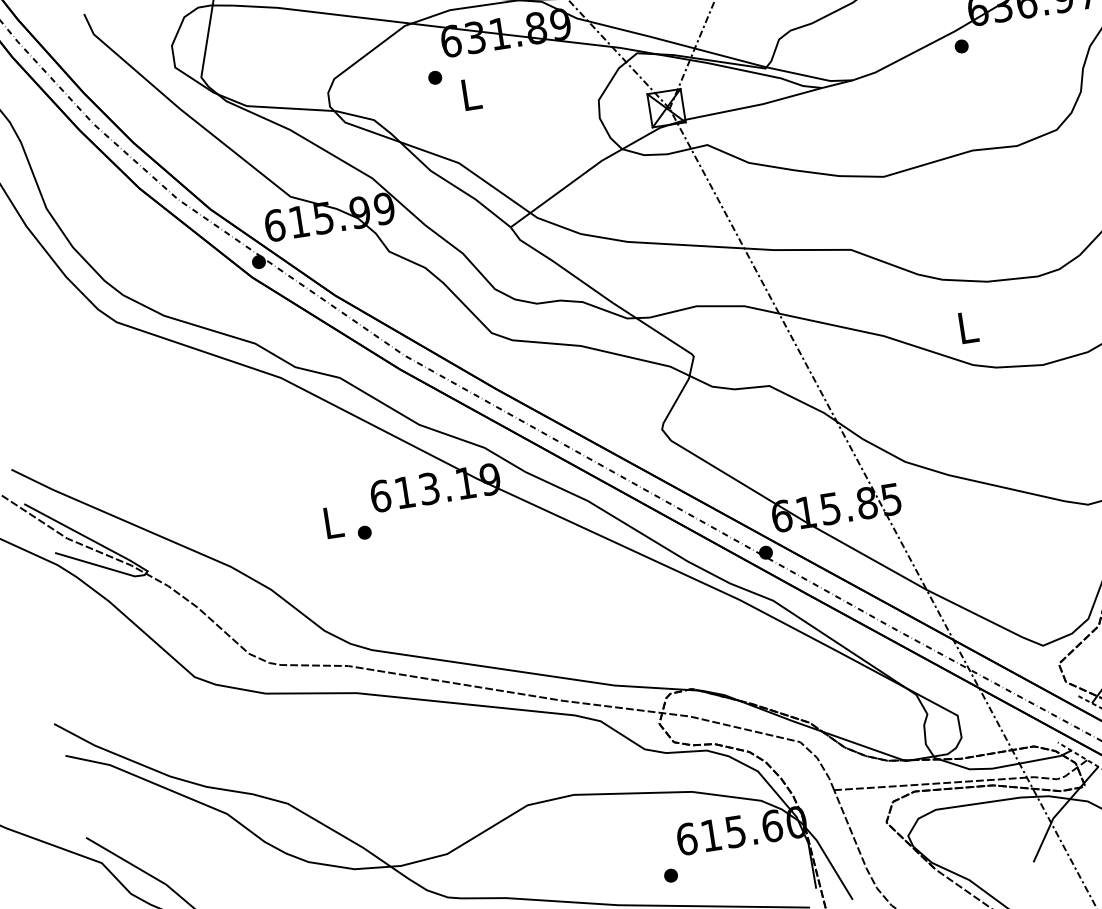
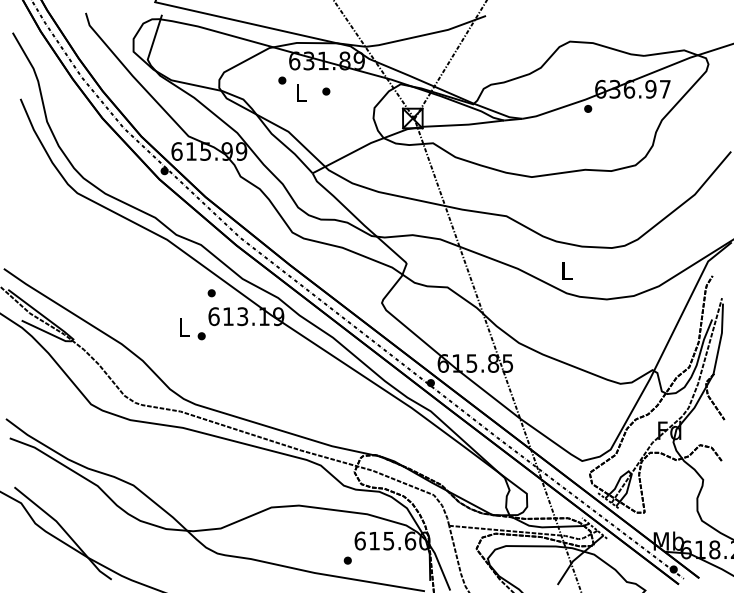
part: (513, 84) -> (326, 91), added
part: (370, 457) -> (211, 293), added

